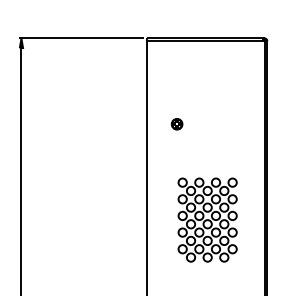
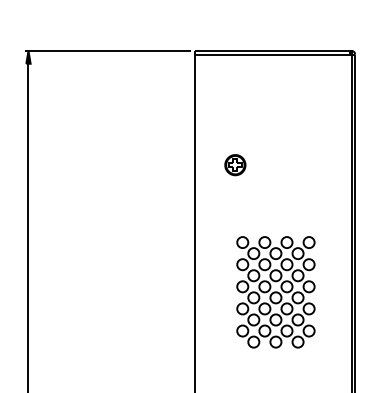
part: (176, 123) -> (234, 163), size x1.43

